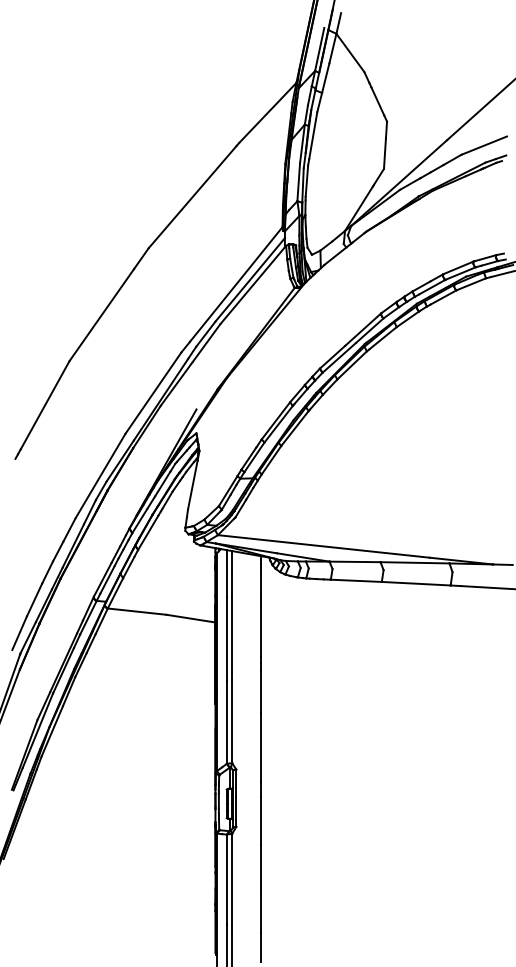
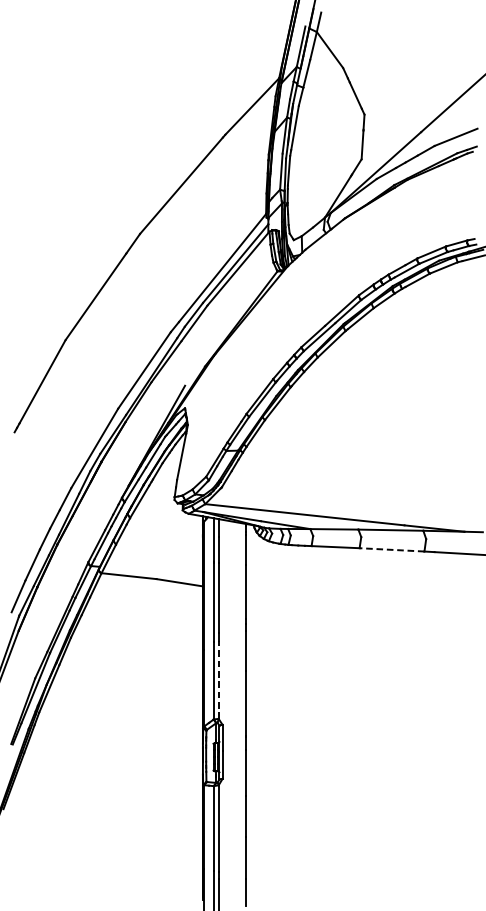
line: (415, 583) -> (391, 549), solid -> dashed
line: (232, 721) -> (218, 679), solid -> dashed

